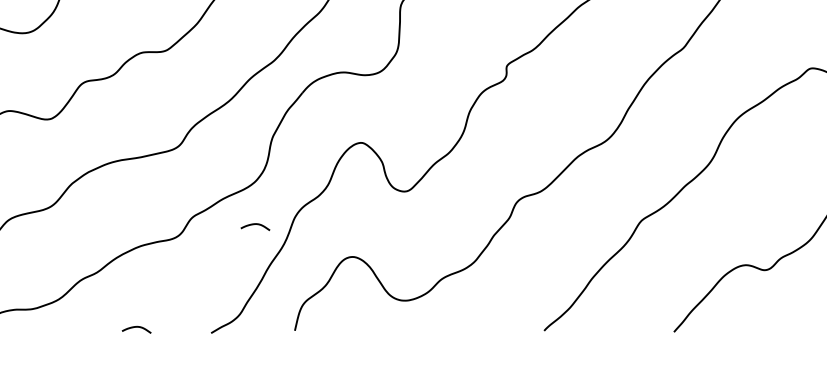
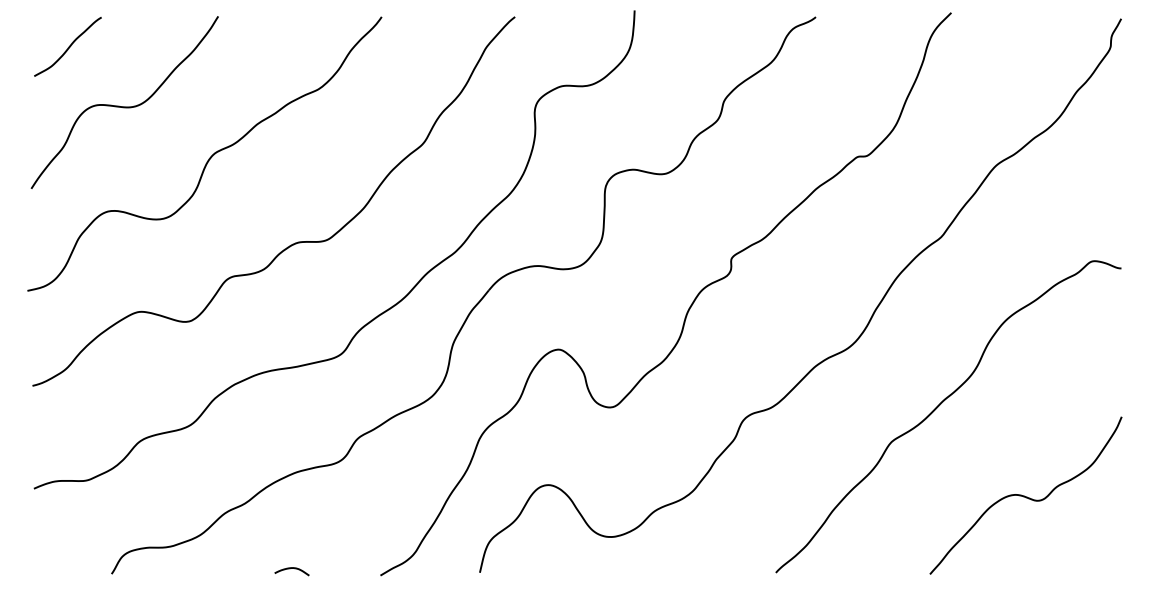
curve: (254, 225) -> (431, 447), removed

